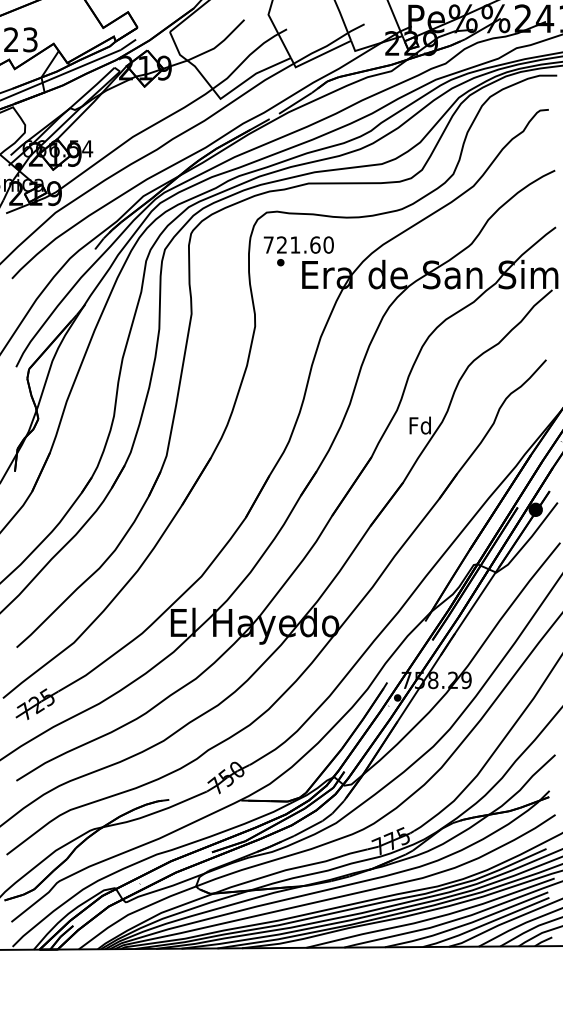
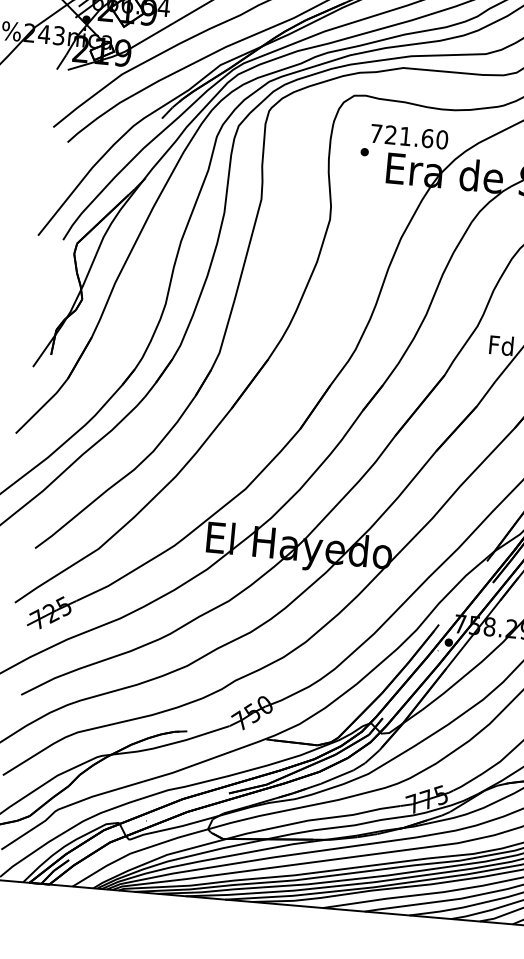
text: (298, 244) -> (409, 136), moved

